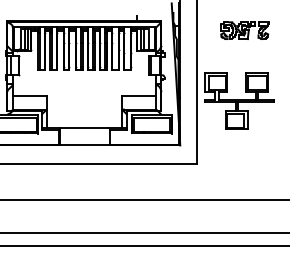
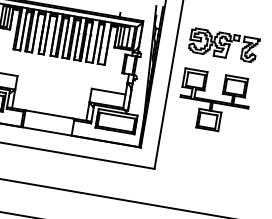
part: (245, 30) -> (224, 45), size x1.43
part: (239, 100) -> (214, 101), moved

